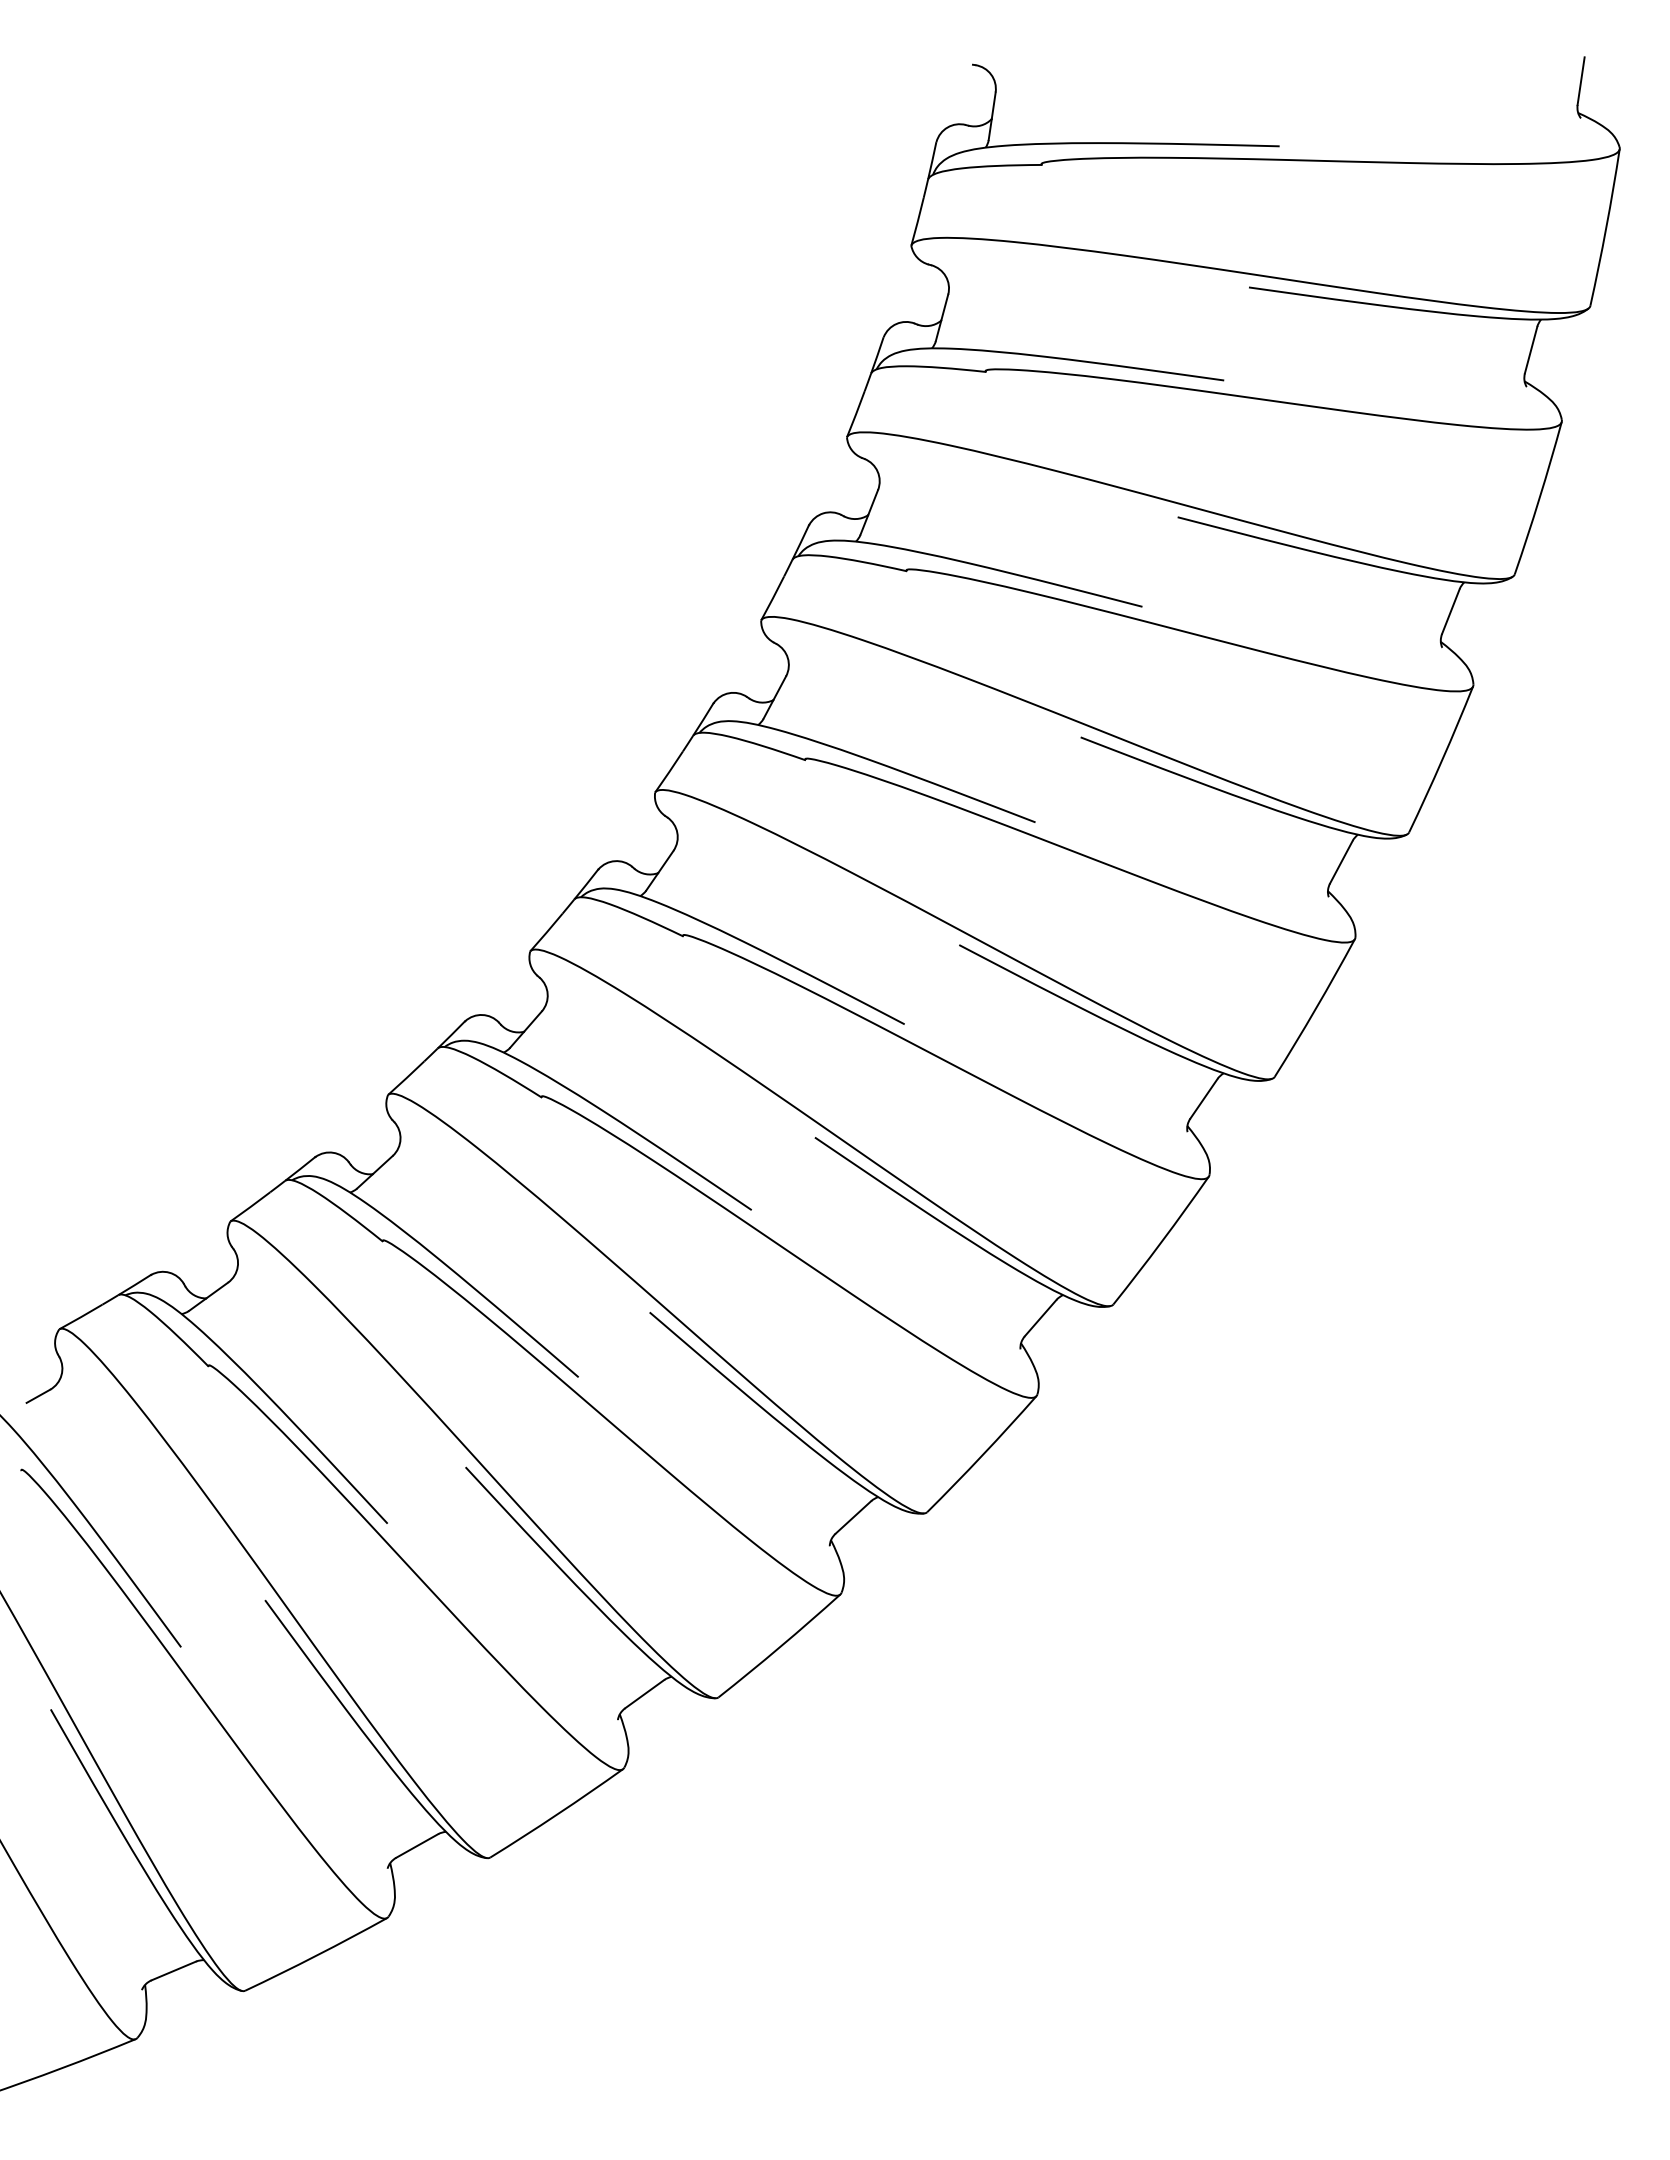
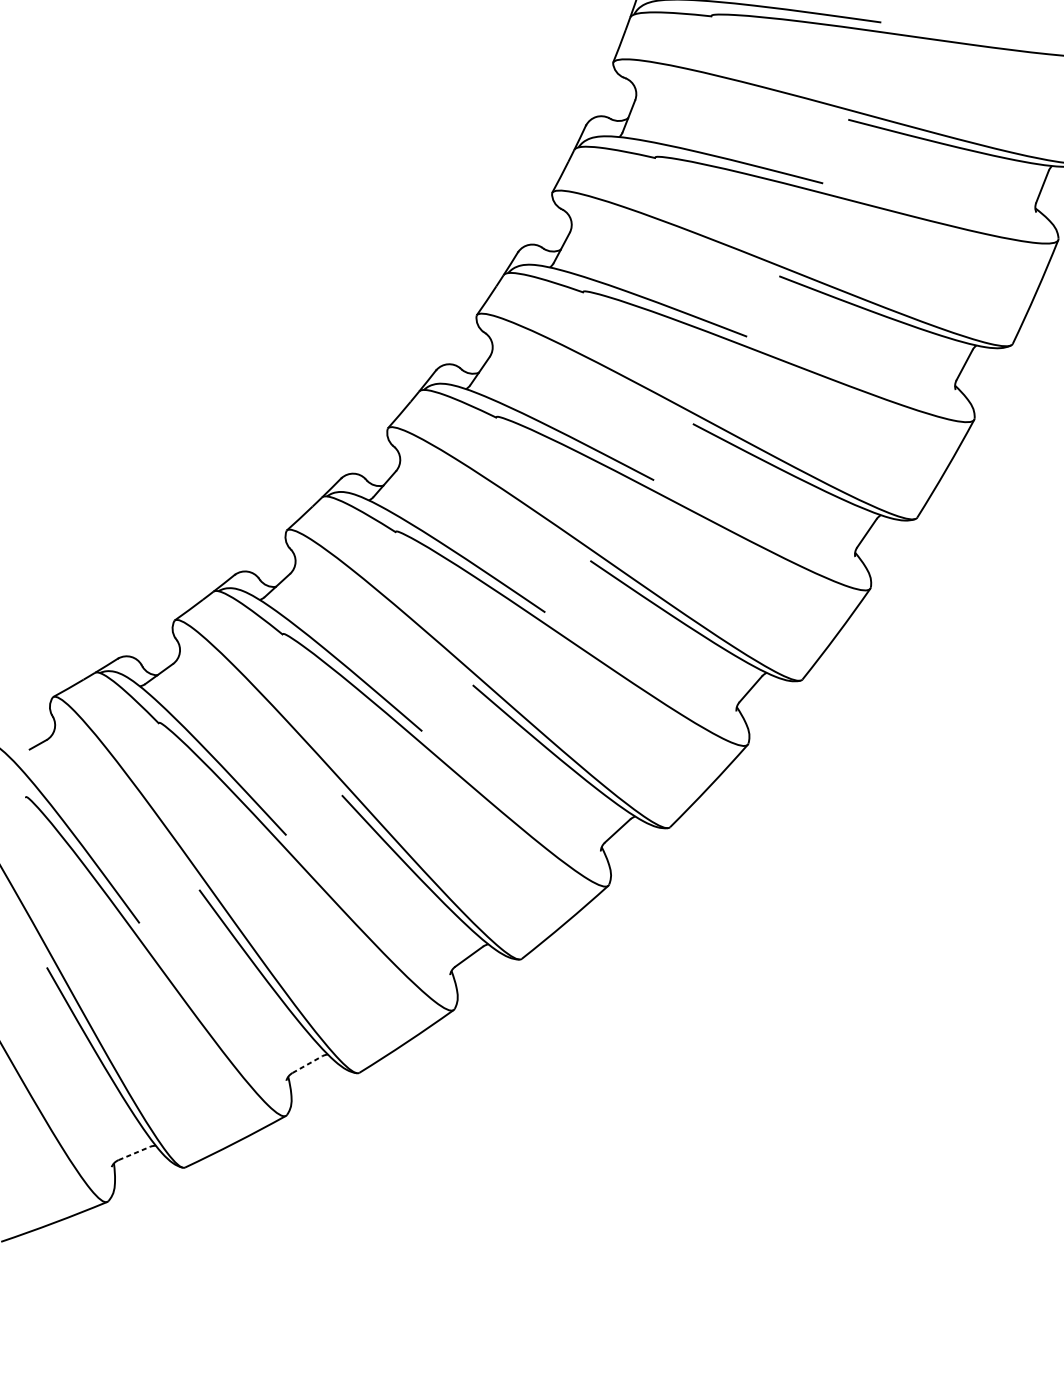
line: (417, 1845) -> (307, 1064), solid -> dashed
line: (174, 1970) -> (134, 1153), solid -> dashed

